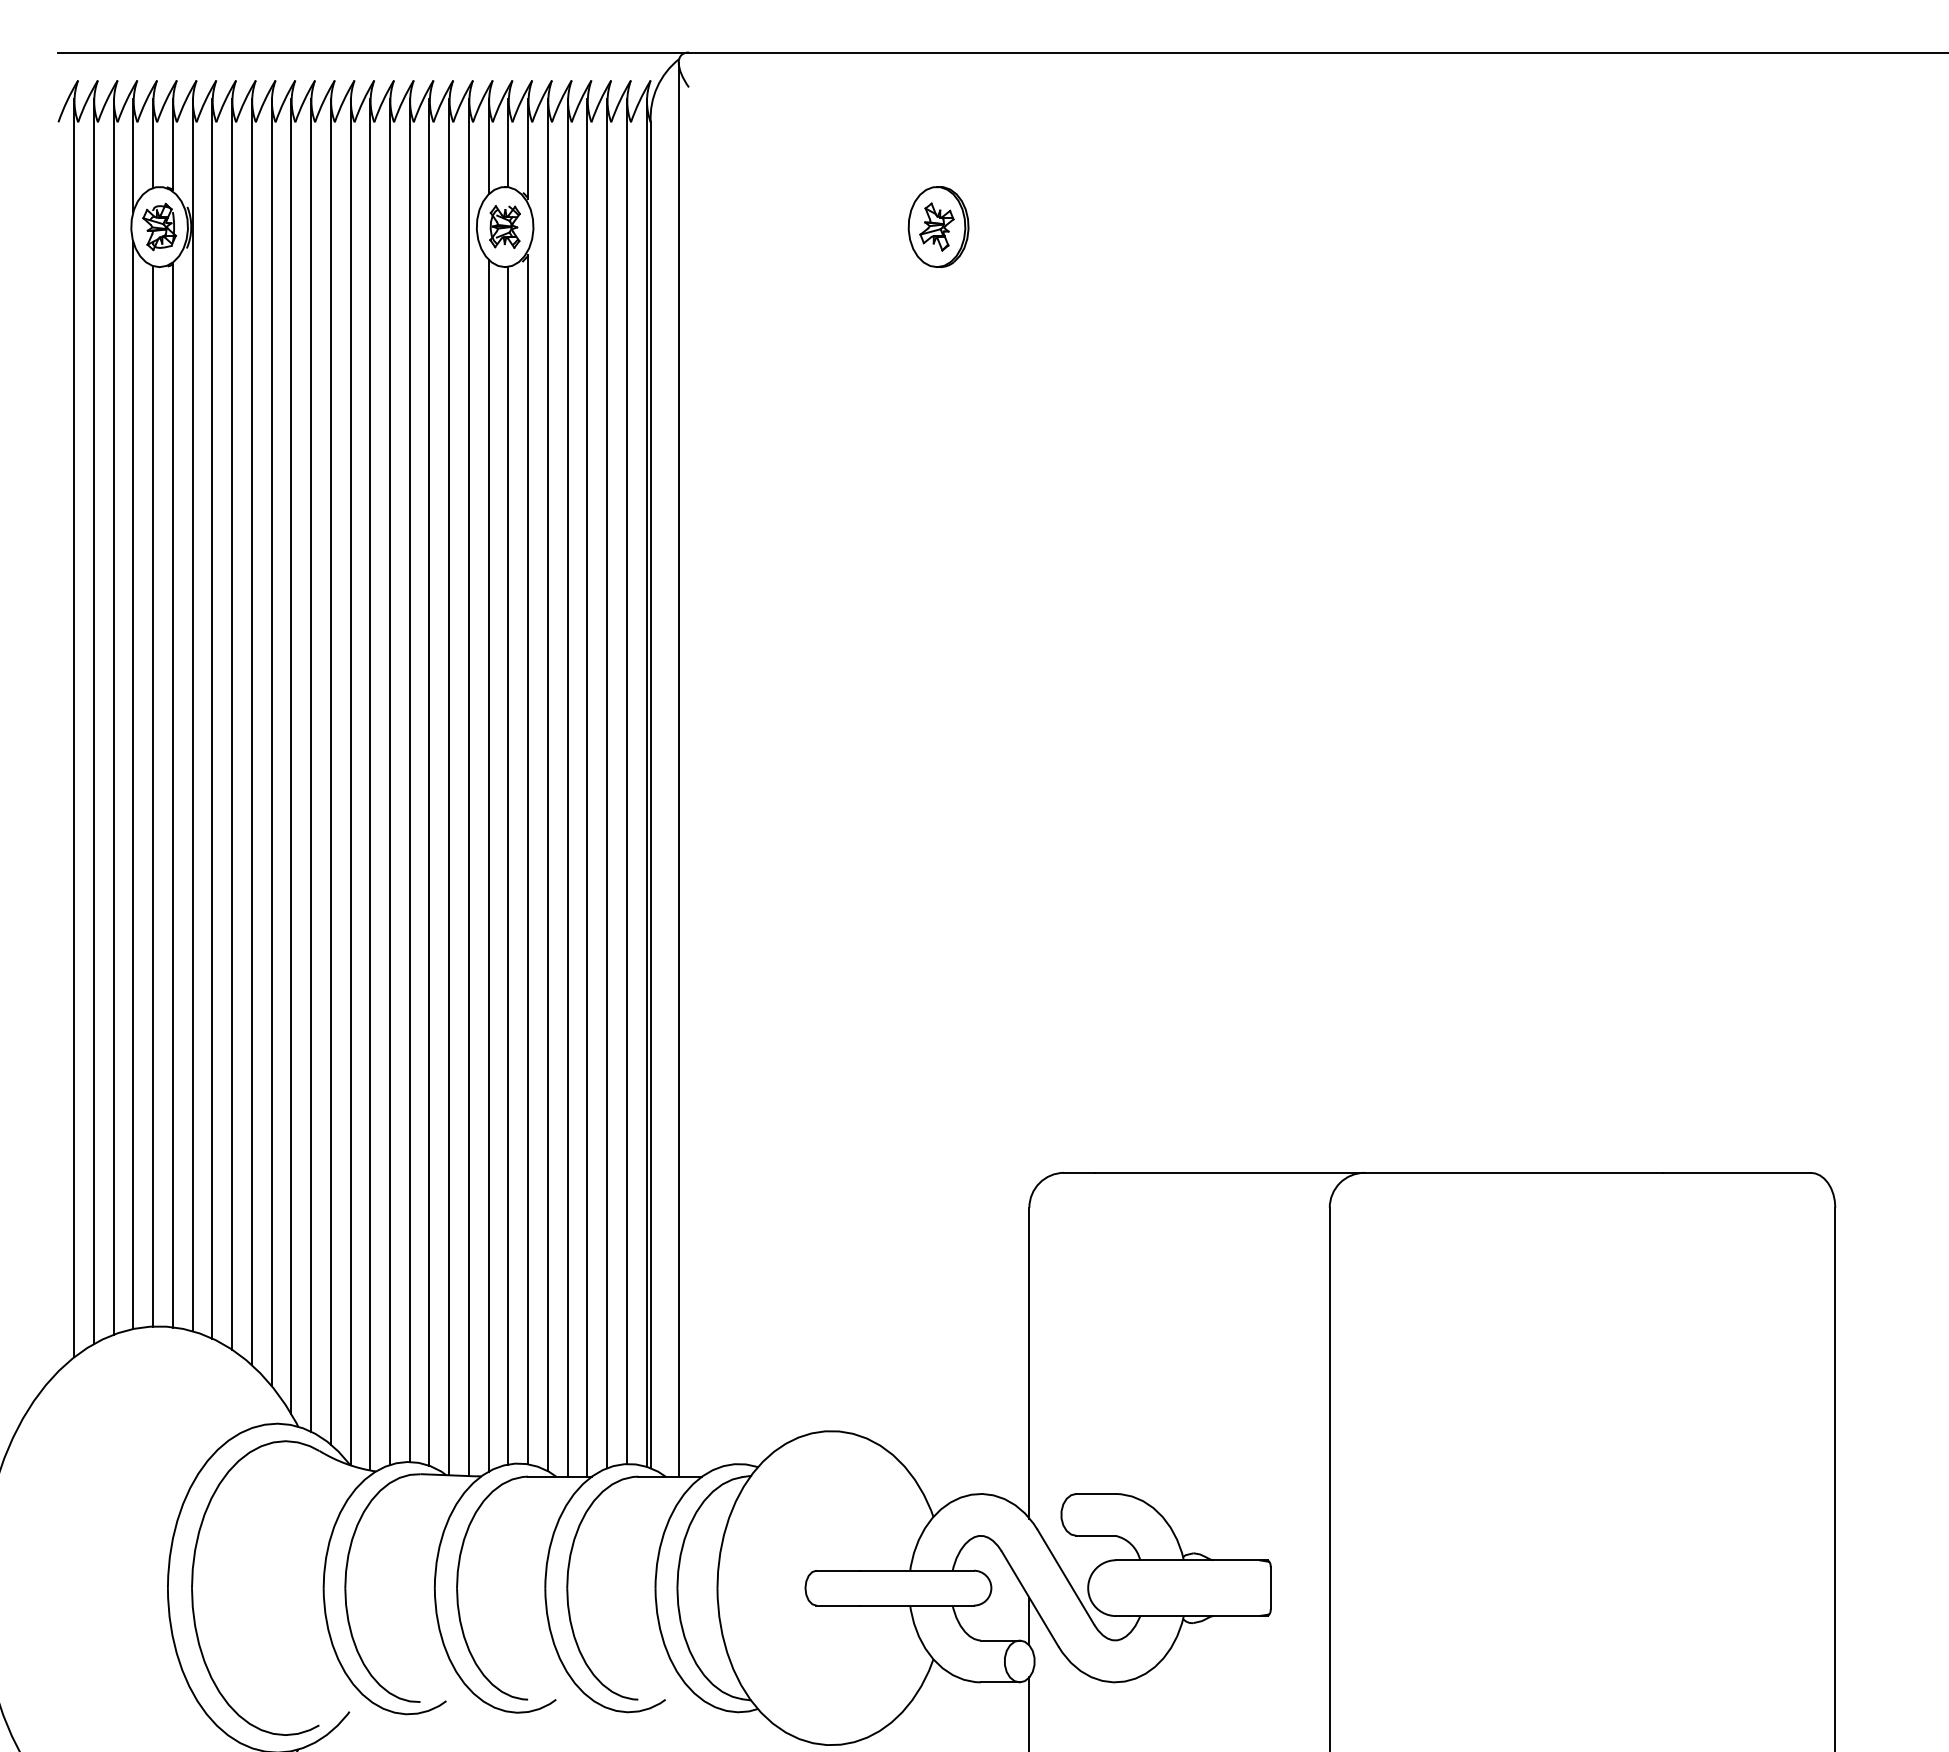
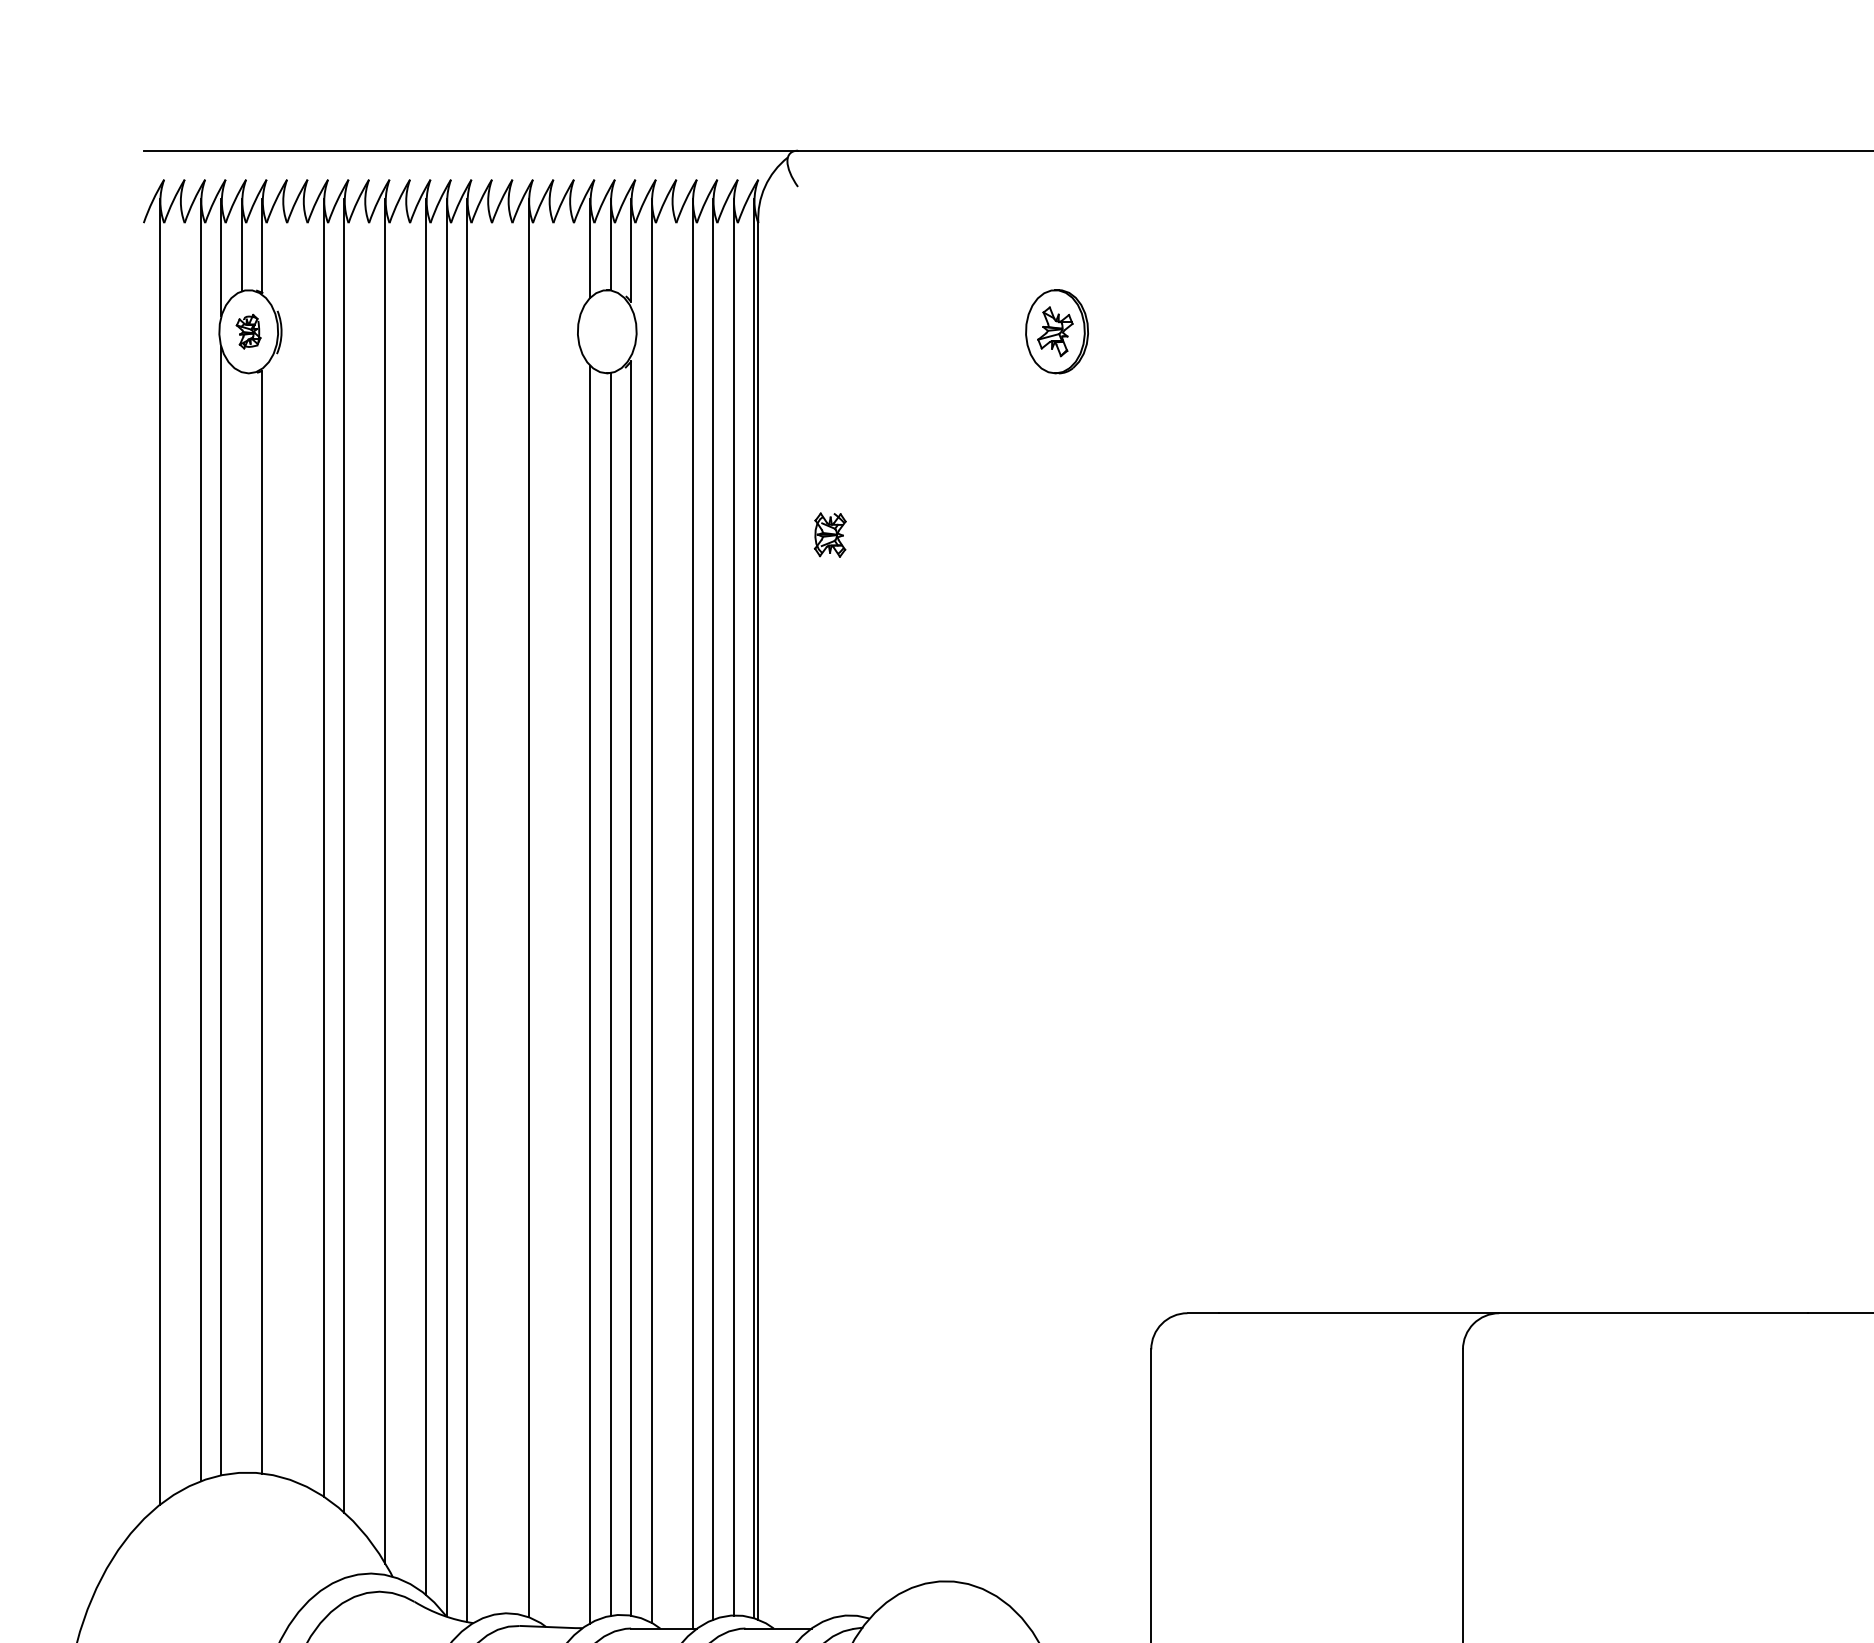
part: (159, 226) -> (248, 331), size x0.7
part: (504, 226) -> (829, 534), moved
line: (192, 715) -> (282, 838), removed
line: (212, 718) -> (303, 841), removed
line: (93, 721) -> (180, 844), removed
line: (271, 742) -> (364, 866), removed
line: (311, 765) -> (406, 890), removed
line: (678, 769) -> (787, 894), removed
line: (409, 780) -> (508, 906), removed
line: (390, 782) -> (488, 908), removed
line: (449, 787) -> (549, 913), removed
line: (468, 787) -> (569, 913), removed
line: (567, 787) -> (671, 913), removed
line: (153, 796) -> (242, 922), removed

